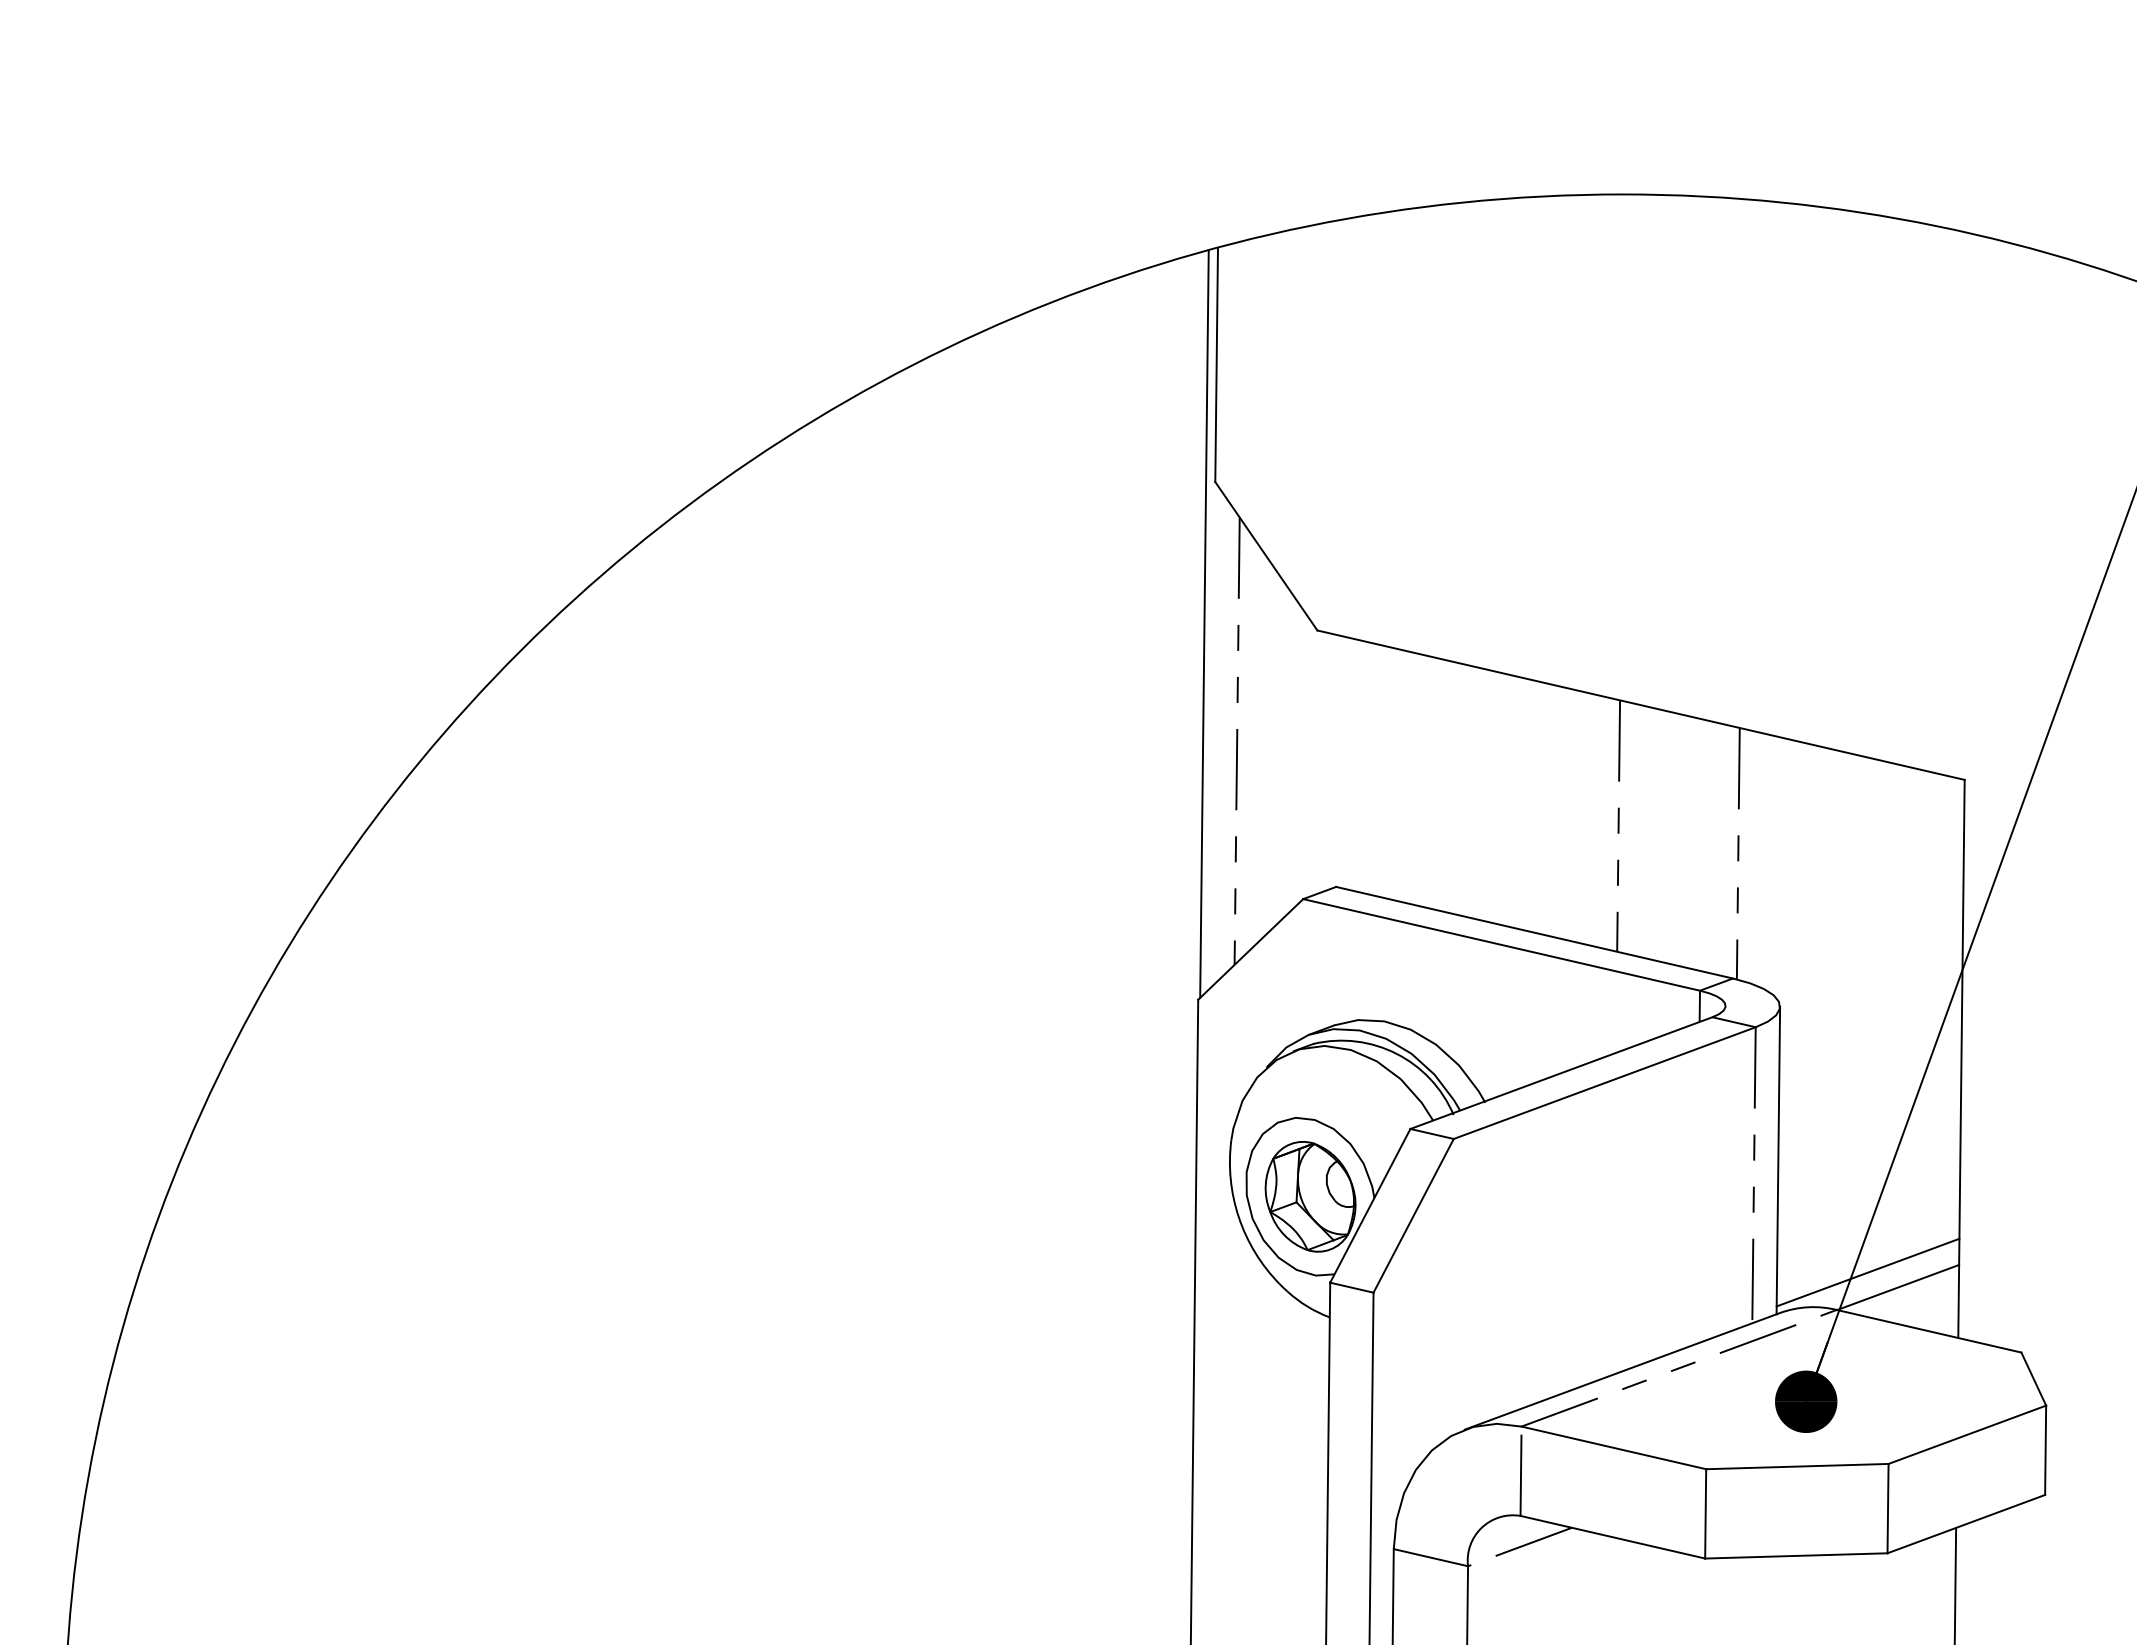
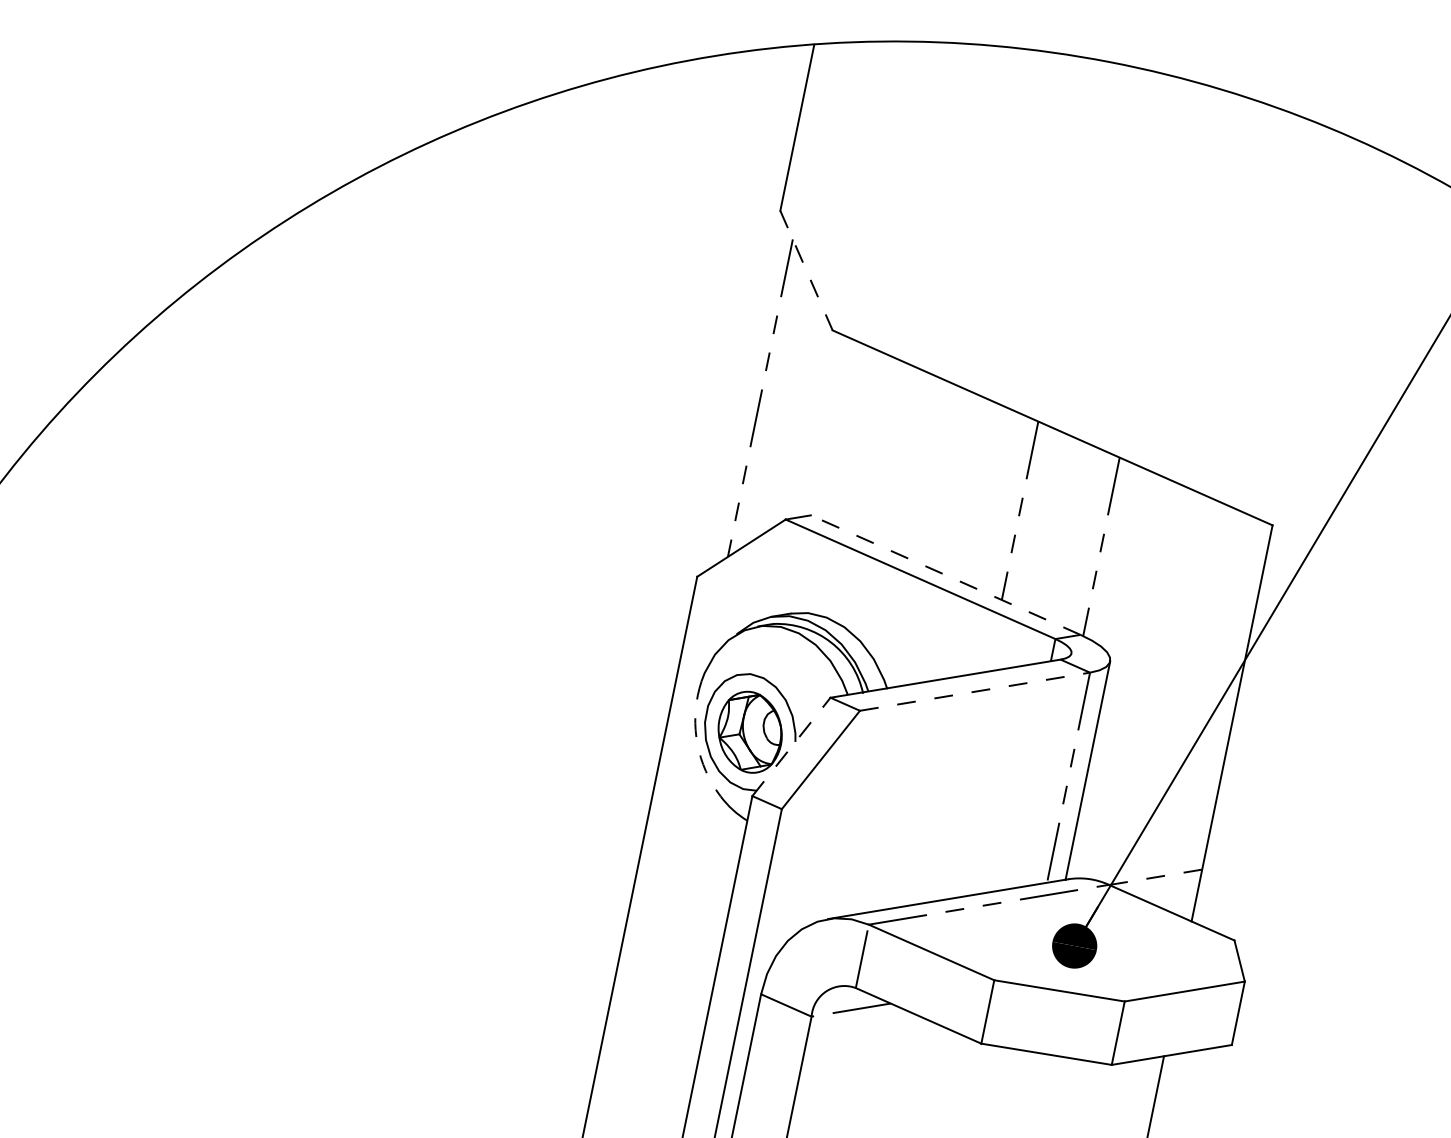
line: (1266, 556) -> (806, 270), solid -> dashed
line: (1204, 623) -> (753, 309), removed
line: (1534, 932) -> (945, 574), solid -> dashed
line: (1604, 1083) -> (974, 691), solid -> dashed
line: (1370, 1205) -> (791, 746), solid -> dashed
arc: (1238, 1217) -> (696, 737), solid -> dashed
line: (1867, 1272) -> (1135, 862), removed
line: (1898, 1287) -> (1155, 877), solid -> dashed

